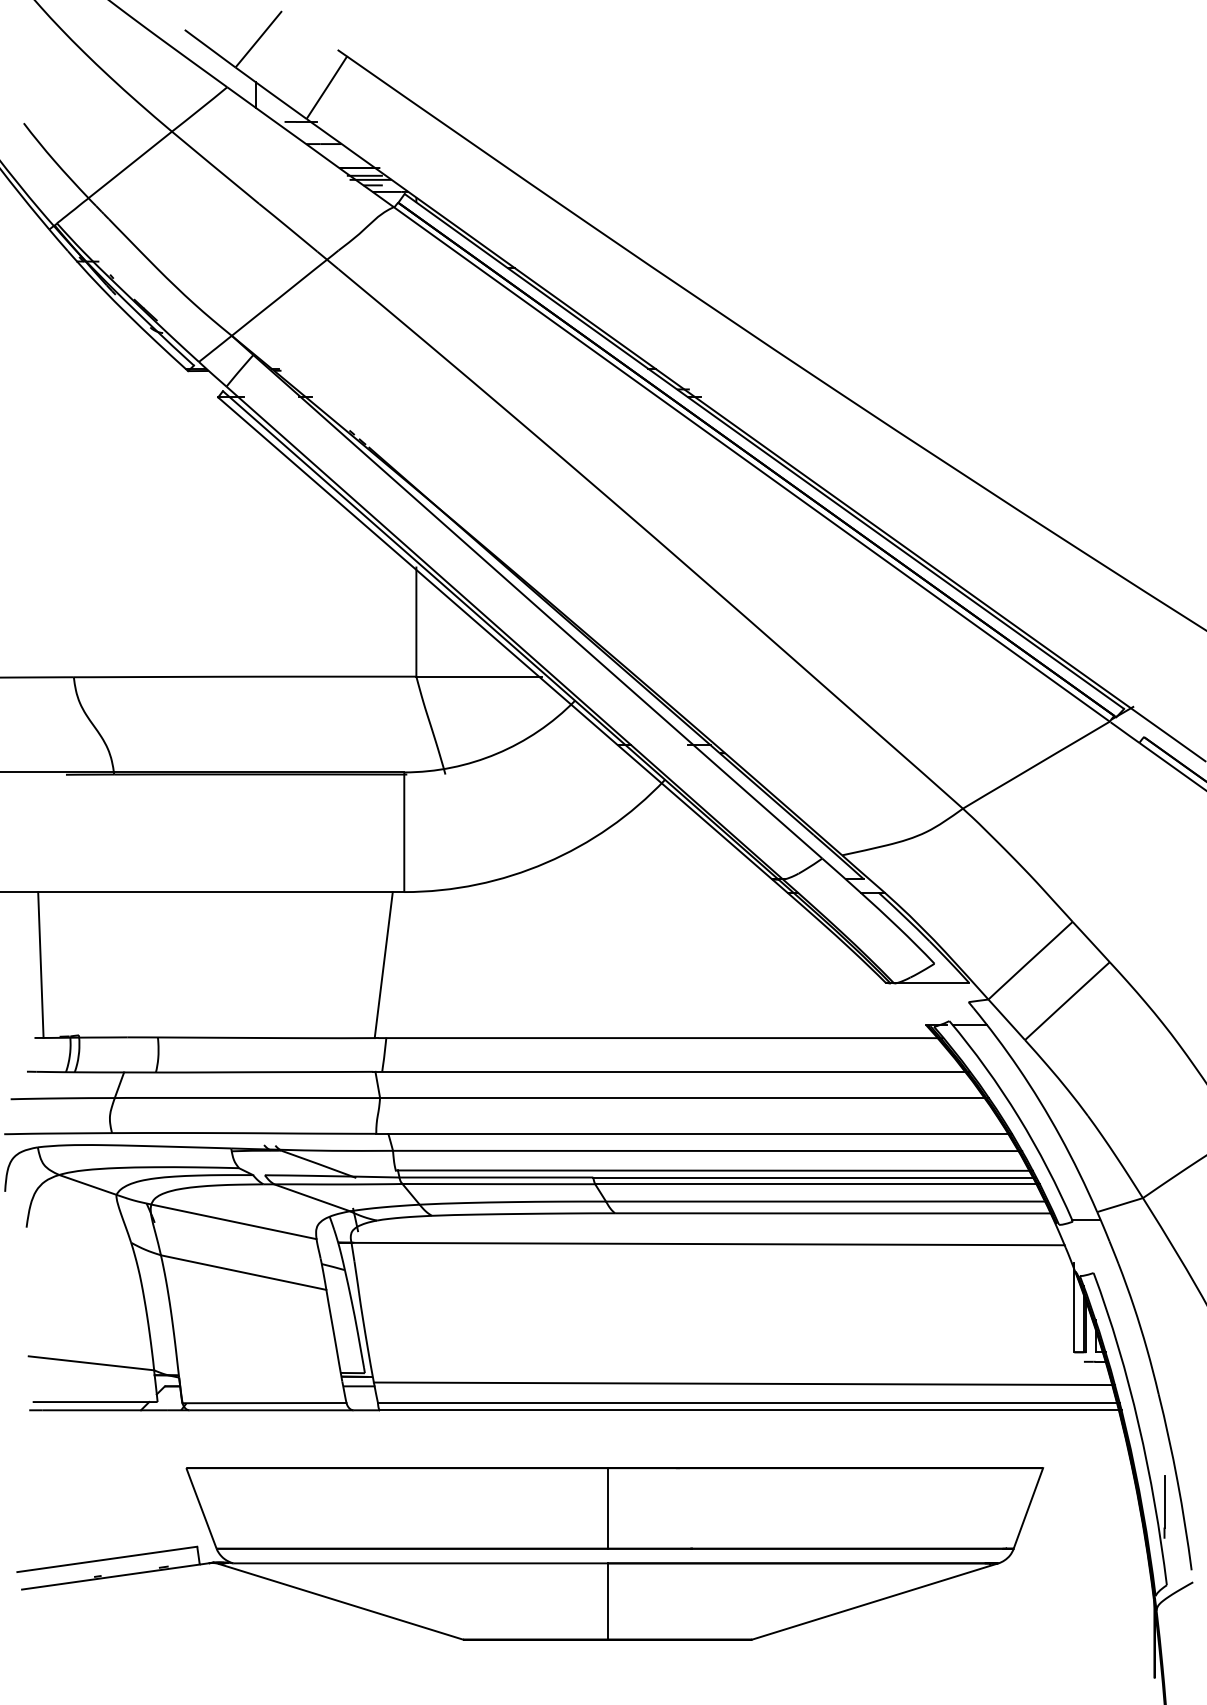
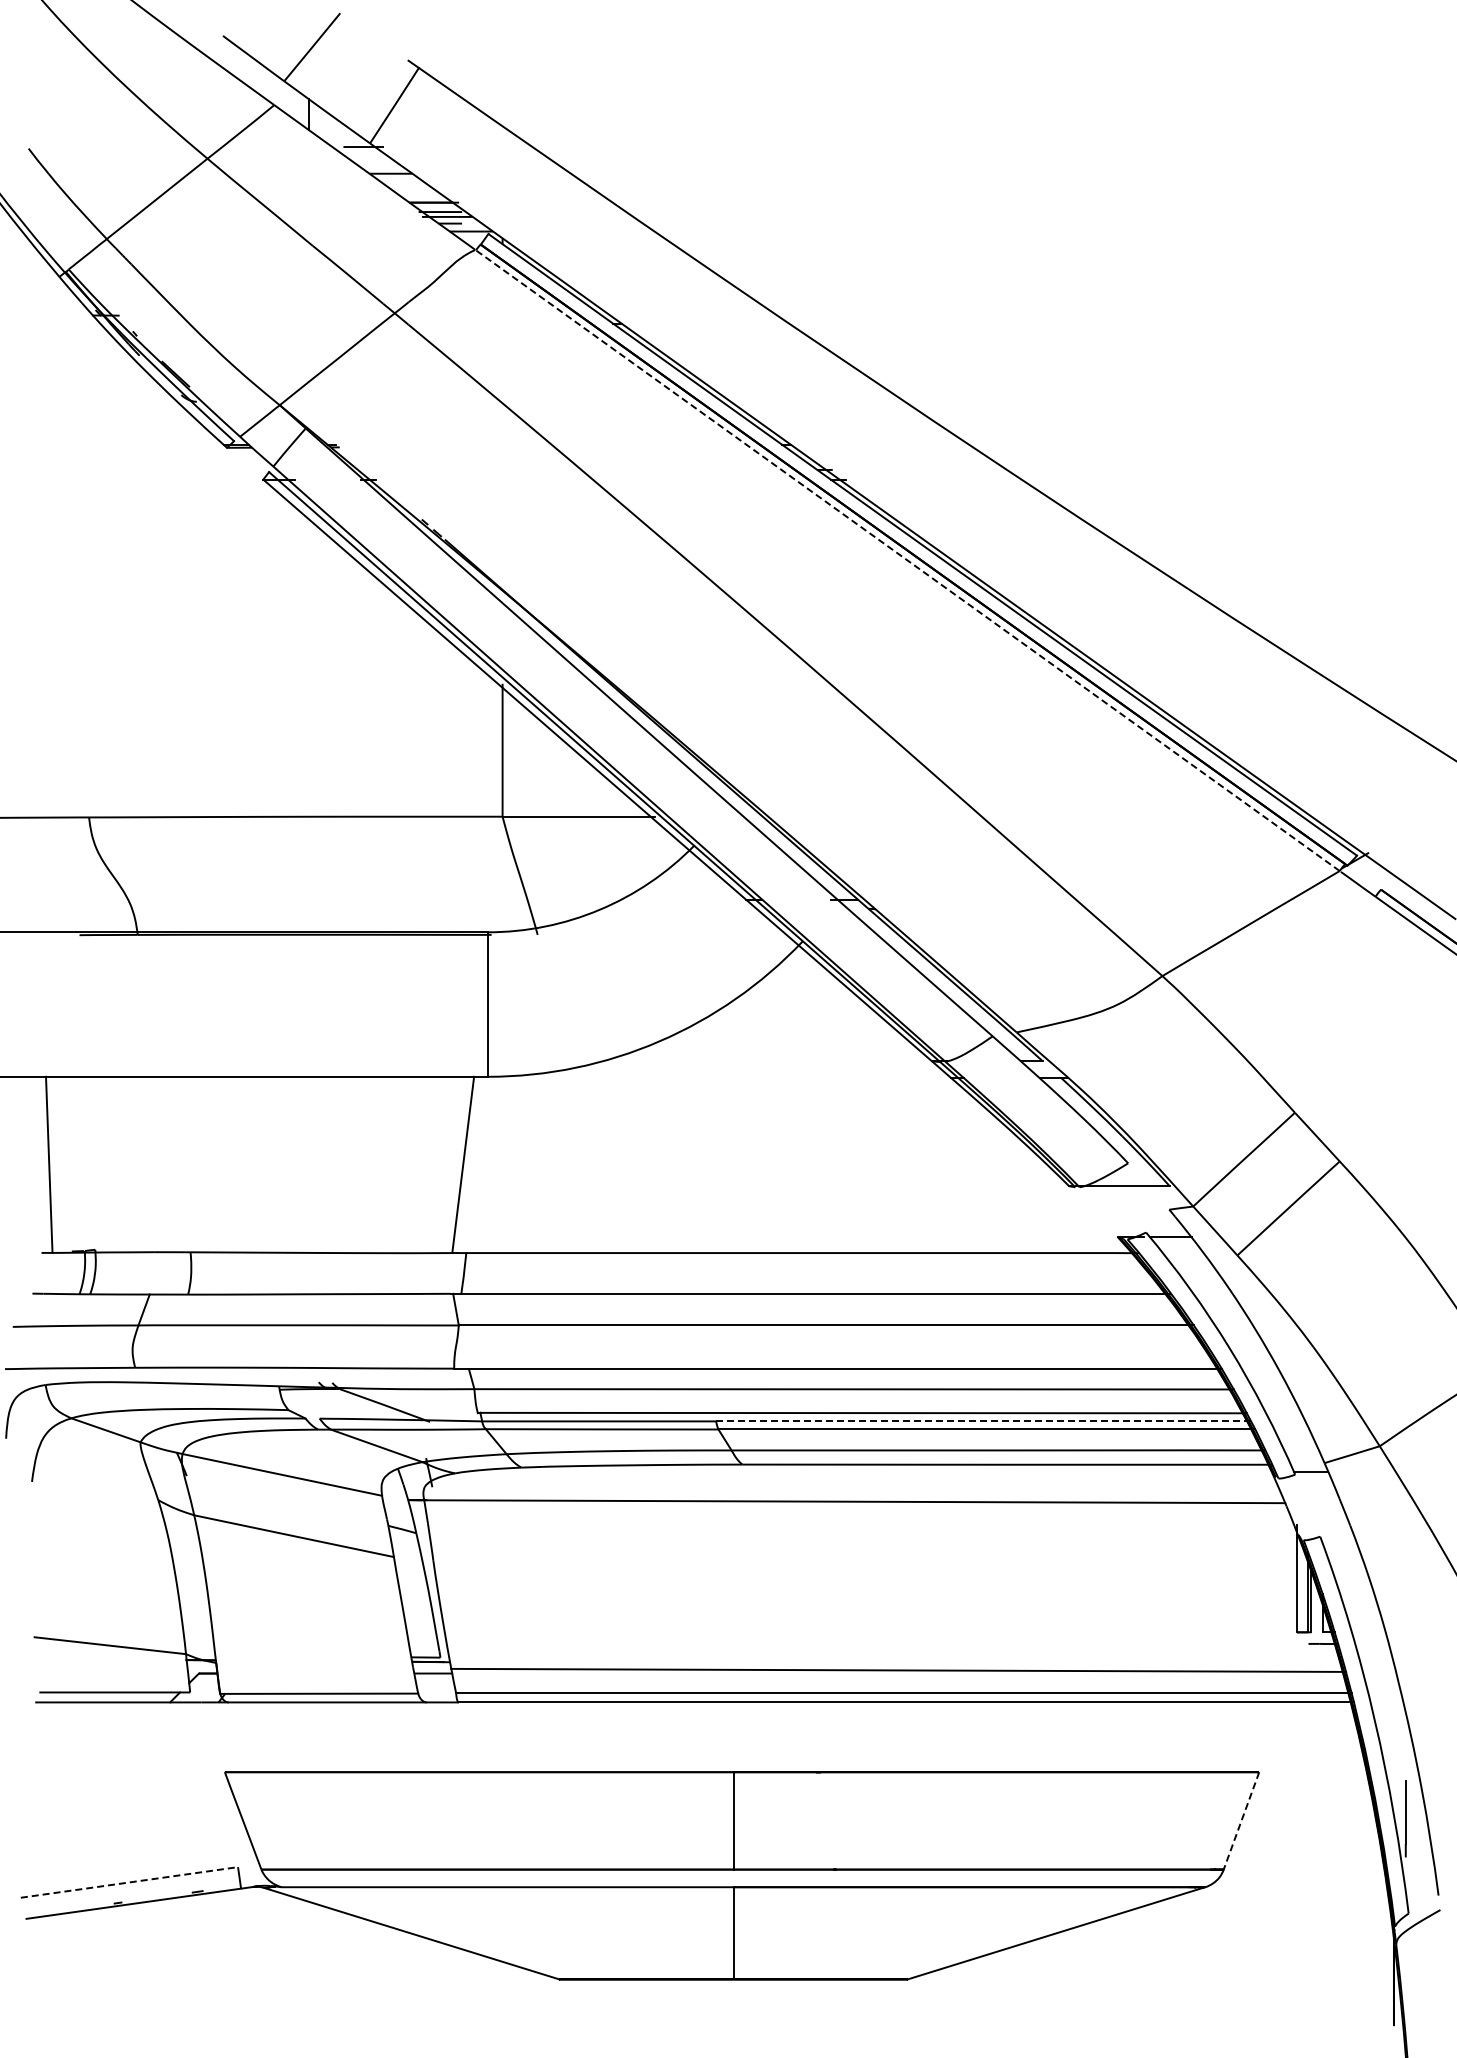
line: (751, 464) -> (907, 560), solid -> dashed
line: (814, 1177) -> (983, 1421), solid -> dashed
line: (1028, 1508) -> (1241, 1820), solid -> dashed
line: (107, 1559) -> (129, 1882), solid -> dashed

